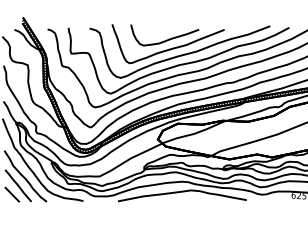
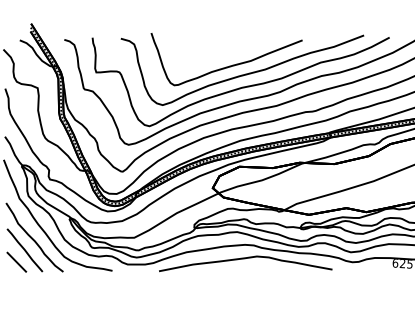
curve: (167, 39) -> (225, 53), removed

